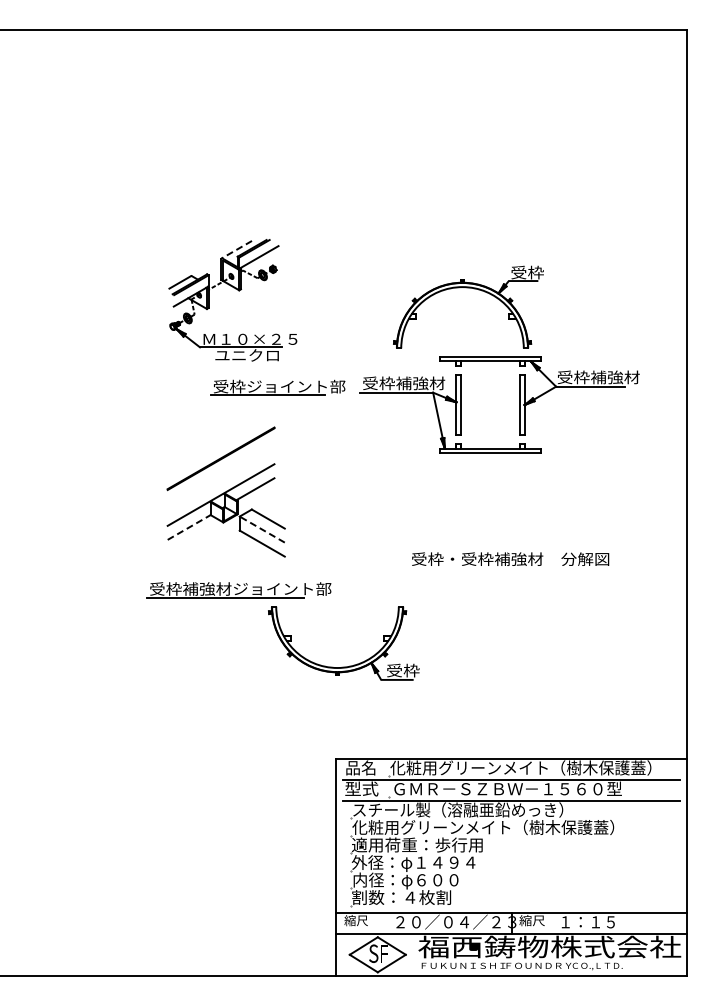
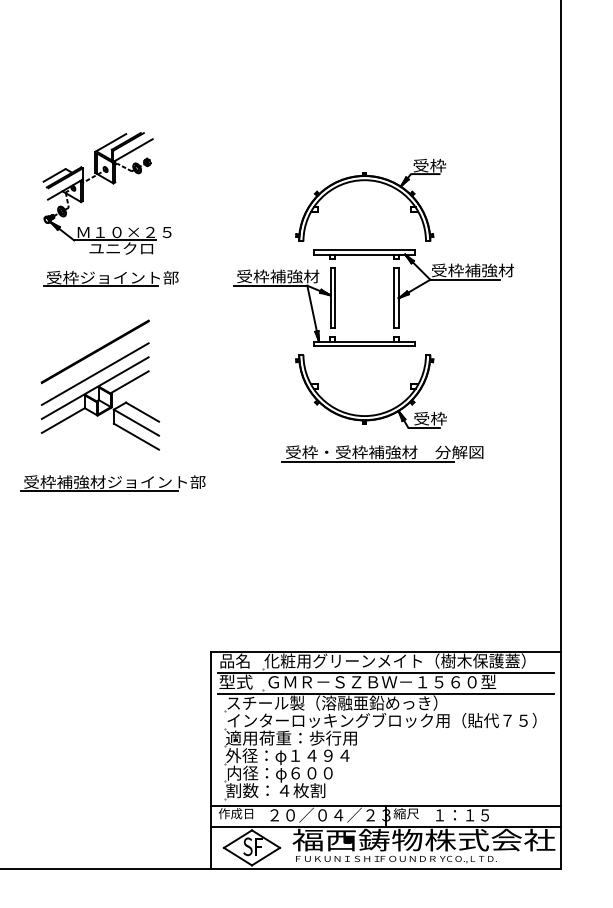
line: (236, 249) -> (110, 142), dashed -> solid
part: (468, 288) -> (370, 181), moved
part: (277, 387) -> (110, 278), moved
line: (220, 480) -> (94, 373), added
line: (189, 527) -> (63, 420), dashed -> solid
line: (261, 529) -> (135, 422), dashed -> solid
line: (493, 568) -> (367, 461), added
part: (349, 665) -> (376, 413), moved
text: (507, 827) -> (381, 720), 化粧用グリーンメイト（樹木保護蓋） -> インターロッキングブロック用（貼代７５）
text: (361, 920) -> (235, 813), 縮尺 -> 作成日

